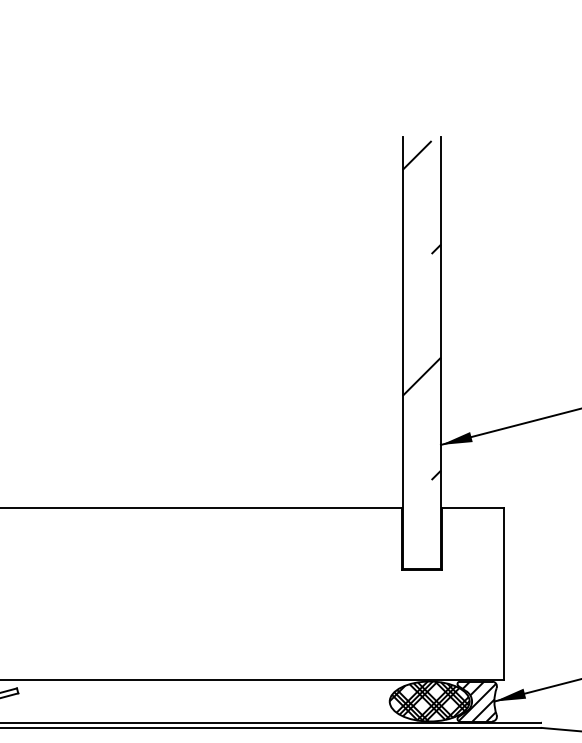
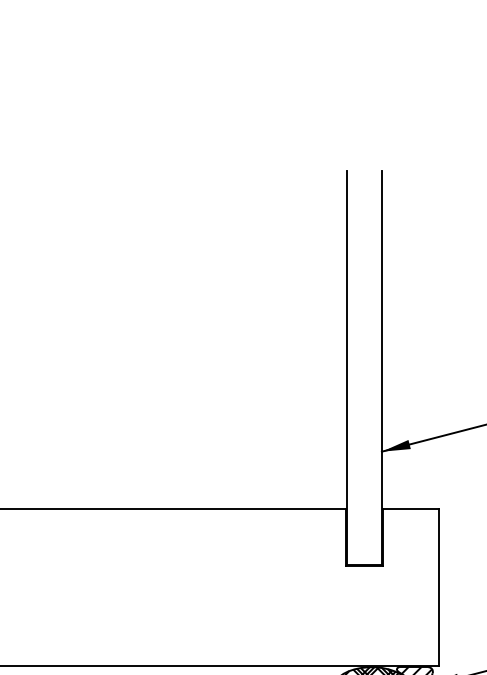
hatch: (421, 310) -> (364, 329), removed

